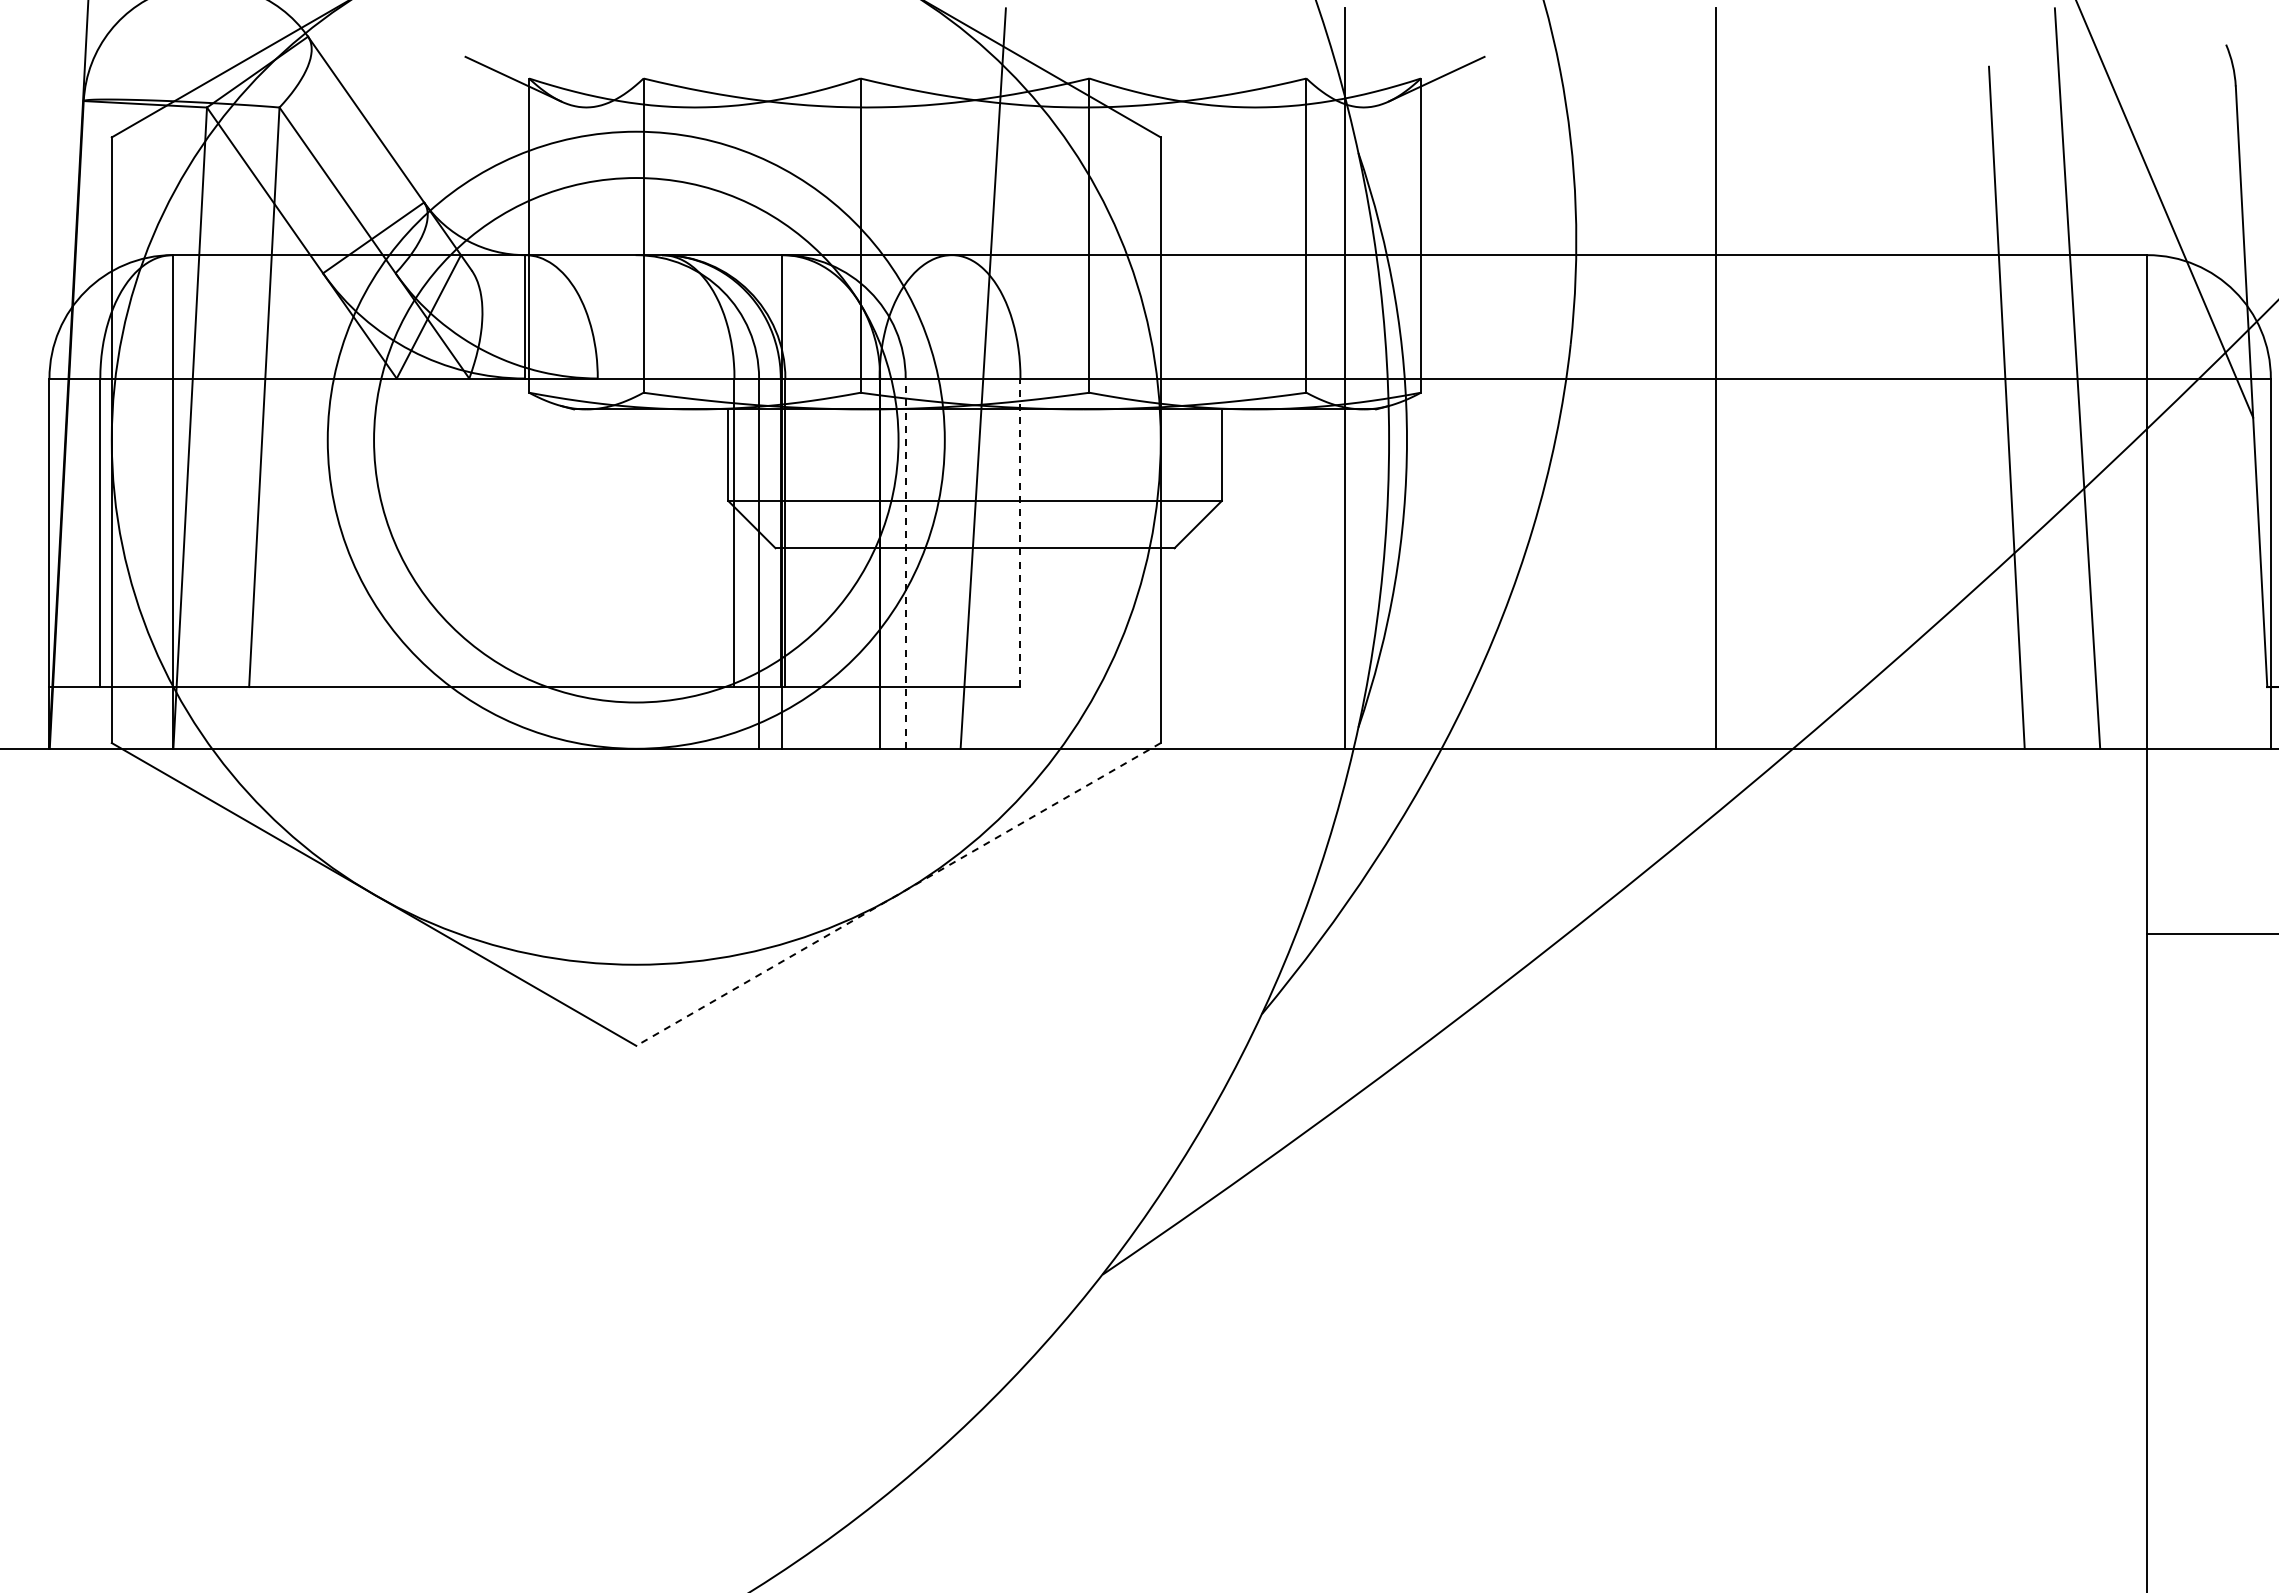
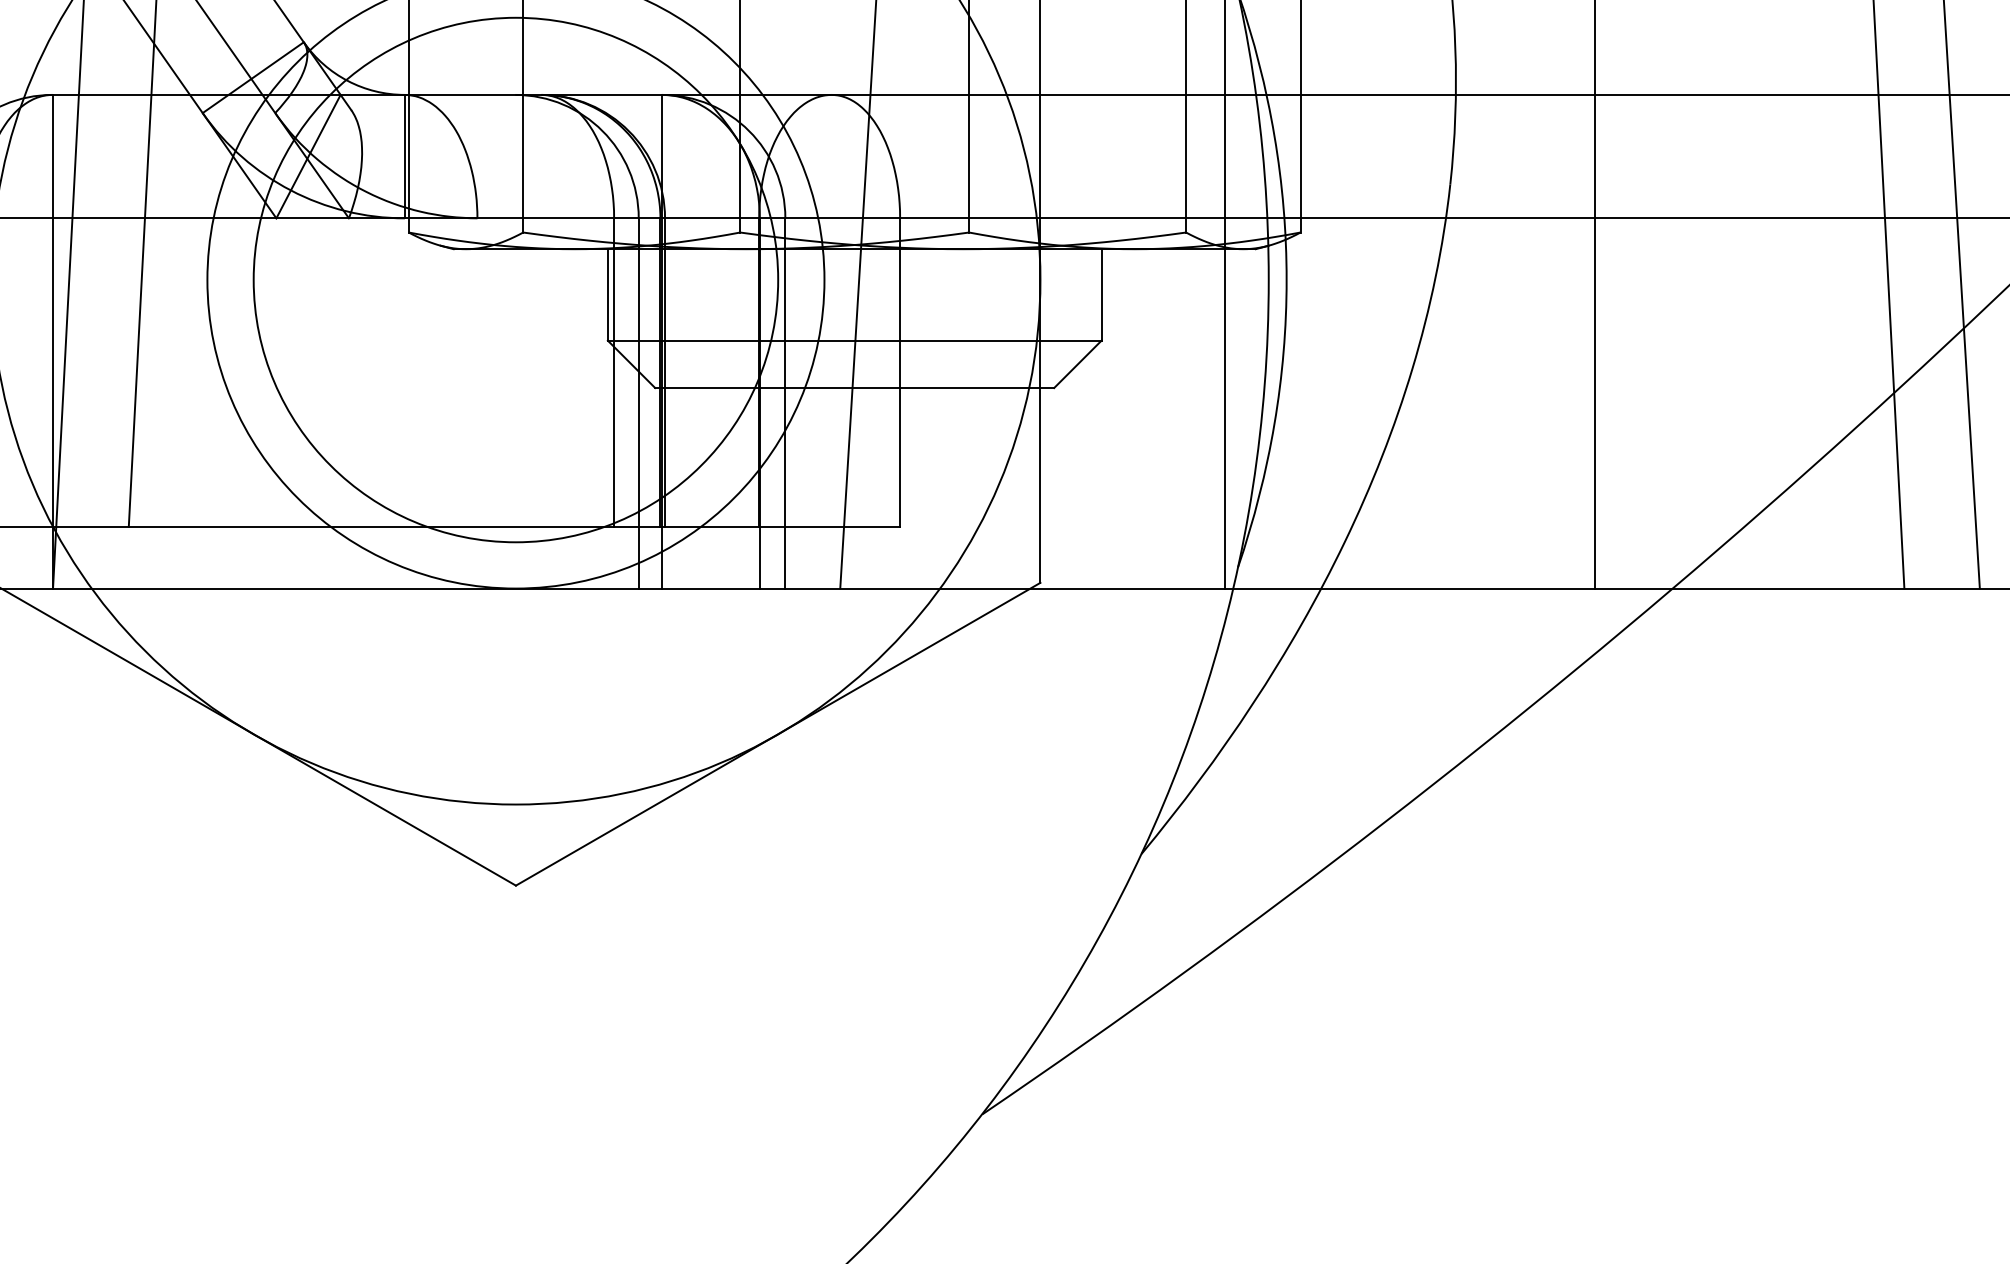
line: (1020, 532) -> (900, 372), dashed -> solid
line: (905, 563) -> (785, 403), dashed -> solid
line: (898, 894) -> (778, 734), dashed -> solid

